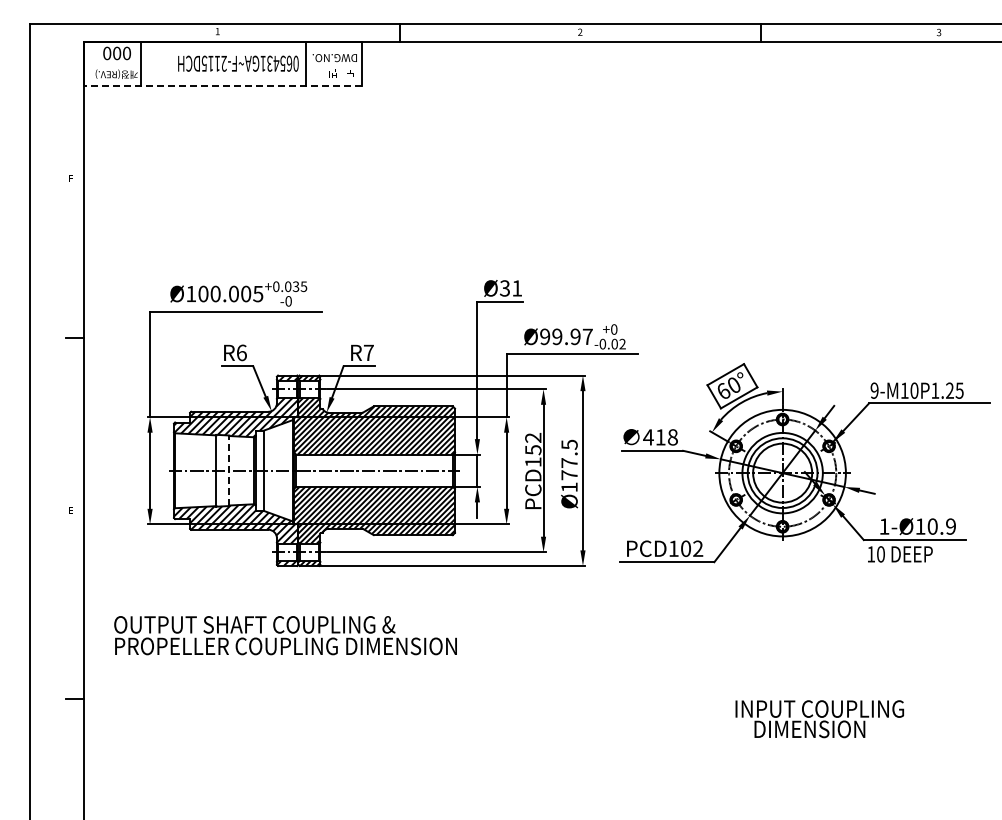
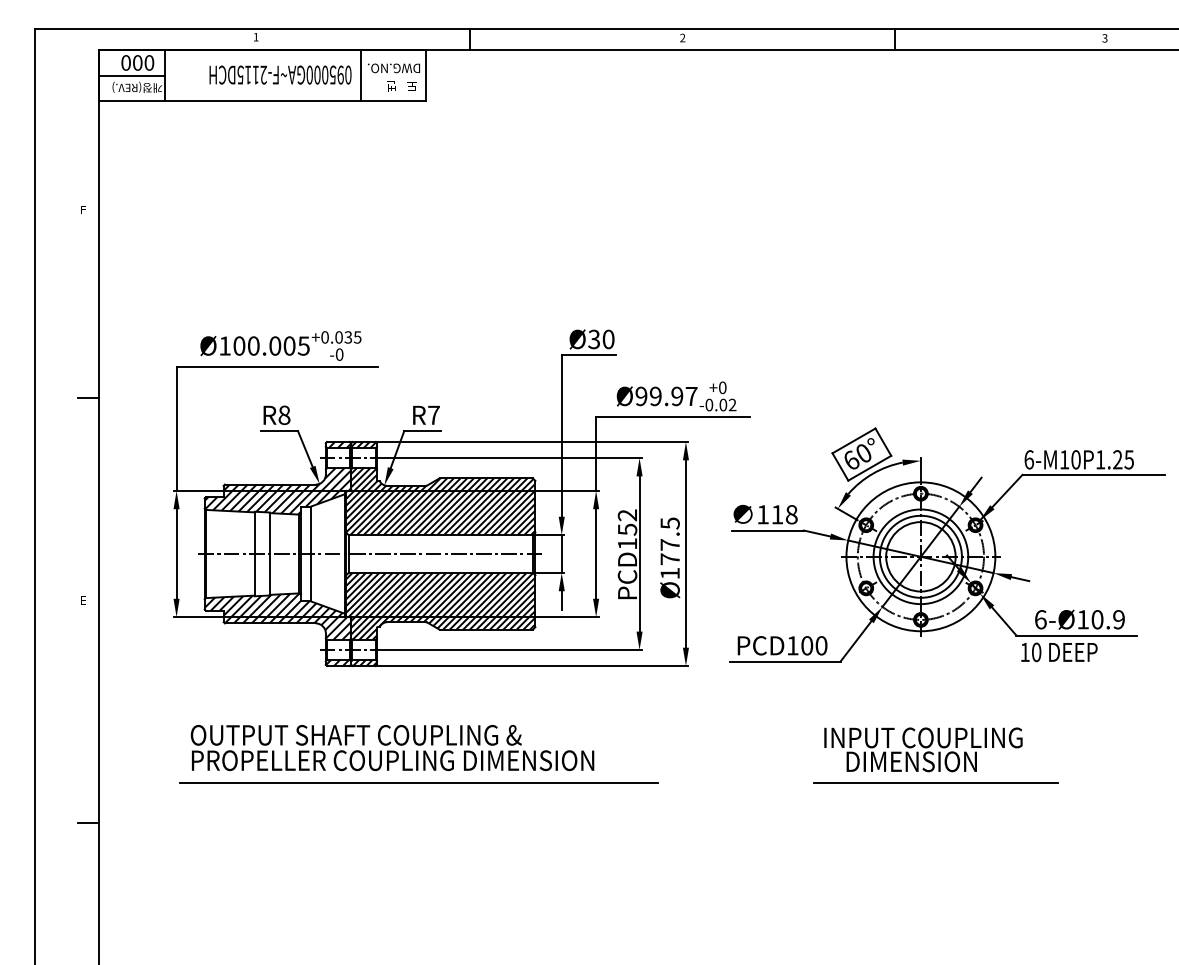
text: (276, 63) -> (325, 74), 065431GA~F-2115DCH -> 095000GA~F-2115DCH
line: (112, 64) -> (132, 75), added
line: (223, 86) -> (262, 101), dashed -> solid
text: (517, 288) -> (608, 339), Ø31 -> Ø30
text: (241, 352) -> (284, 414), R6 -> R8
text: (874, 390) -> (1028, 459), 9-M10P1.25 -> 6-M10P1.25
text: (648, 437) -> (763, 514), 418 -> 118
line: (229, 470) -> (270, 553), dashed -> solid
text: (884, 526) -> (1040, 619), 1-Ø10.9 -> 6-Ø10.9
text: (698, 548) -> (821, 645), PCD102 -> PCD100
text: (285, 635) -> (392, 747), moved
line: (355, 665) -> (418, 783), added
line: (795, 665) -> (936, 783), added
text: (819, 719) -> (923, 750), moved

